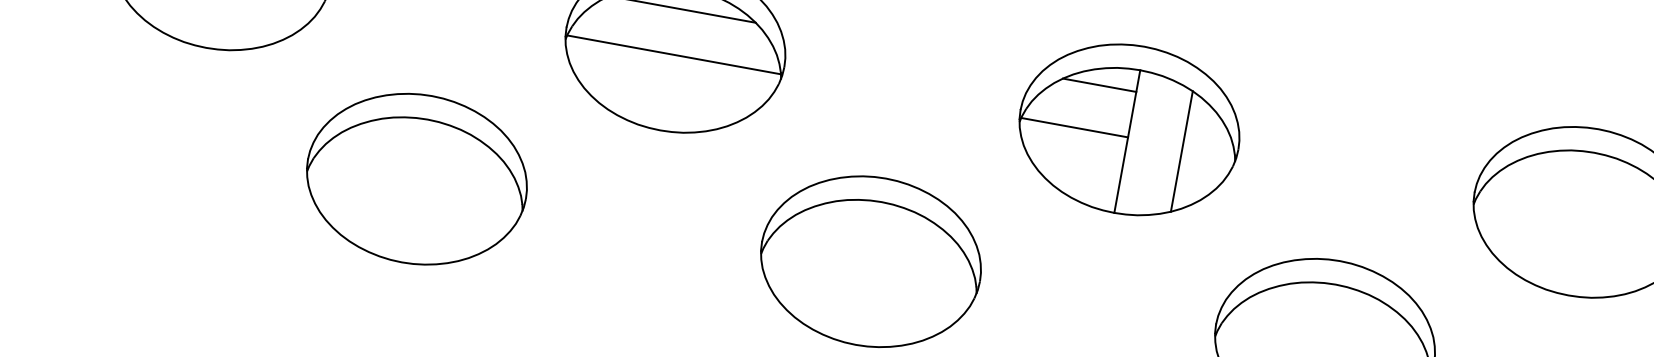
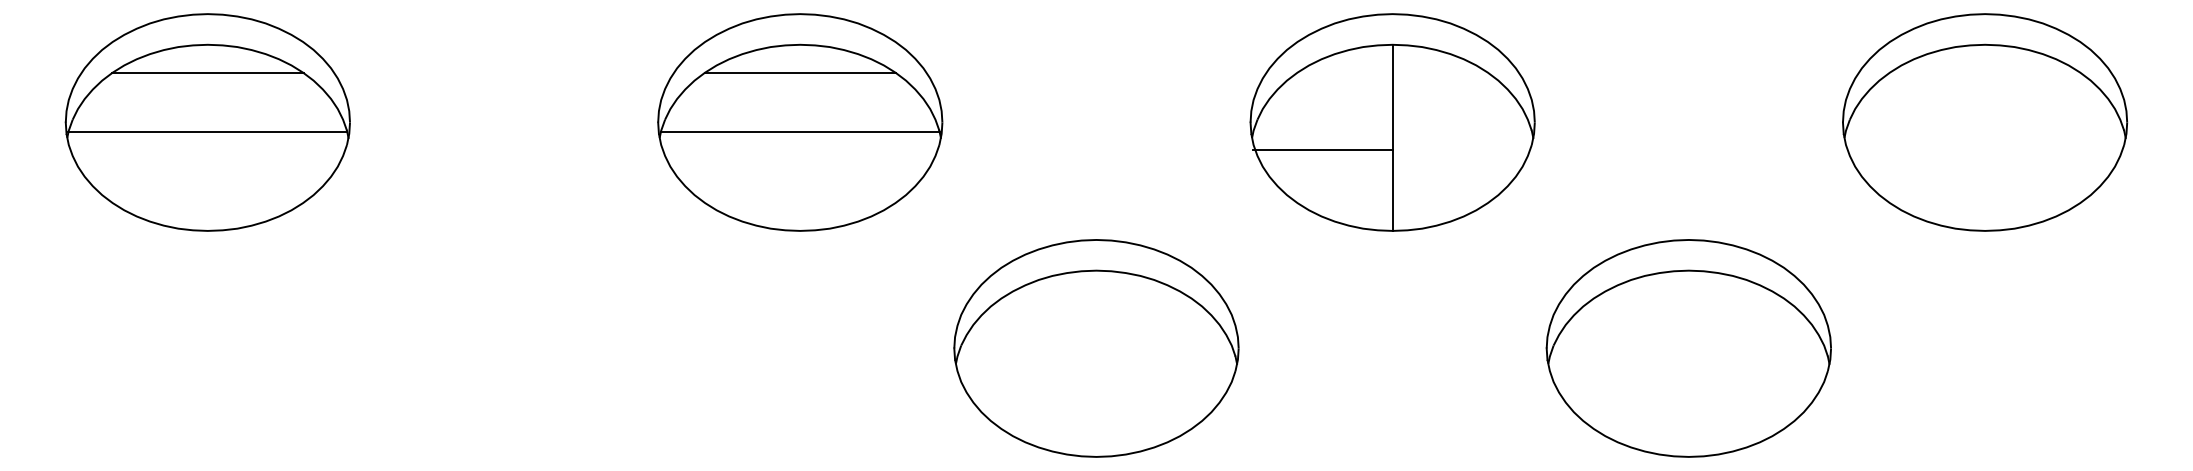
line: (1099, 85) -> (1344, 73), removed
line: (1074, 127) -> (1322, 150), moved
line: (1181, 151) -> (1463, 137), removed
part: (417, 179) -> (504, 348), removed

